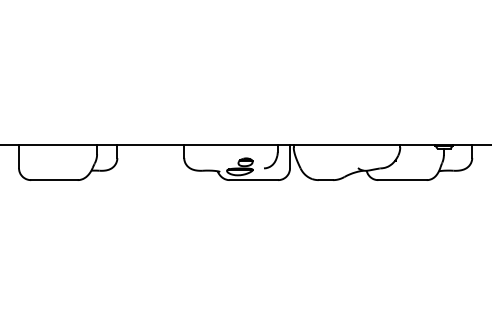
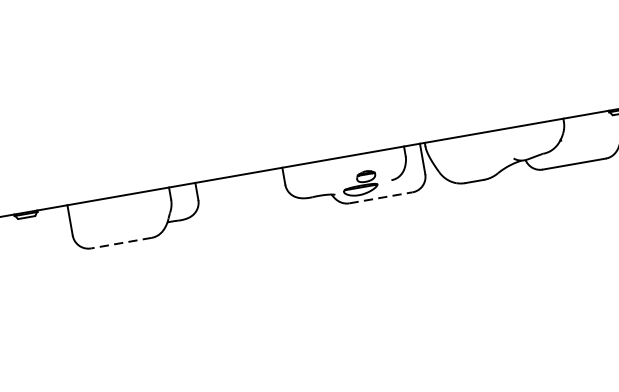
line: (53, 180) -> (120, 243), solid -> dashed
line: (254, 180) -> (381, 198), solid -> dashed

